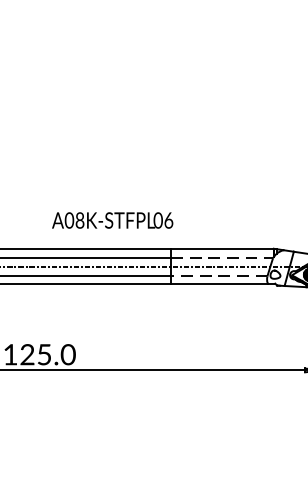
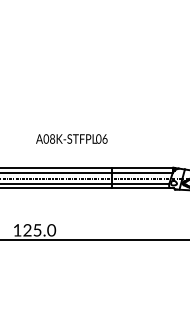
text: (112, 219) -> (71, 138), moved
line: (222, 258) -> (142, 173), dashed -> solid
line: (218, 275) -> (140, 183), dashed -> solid

